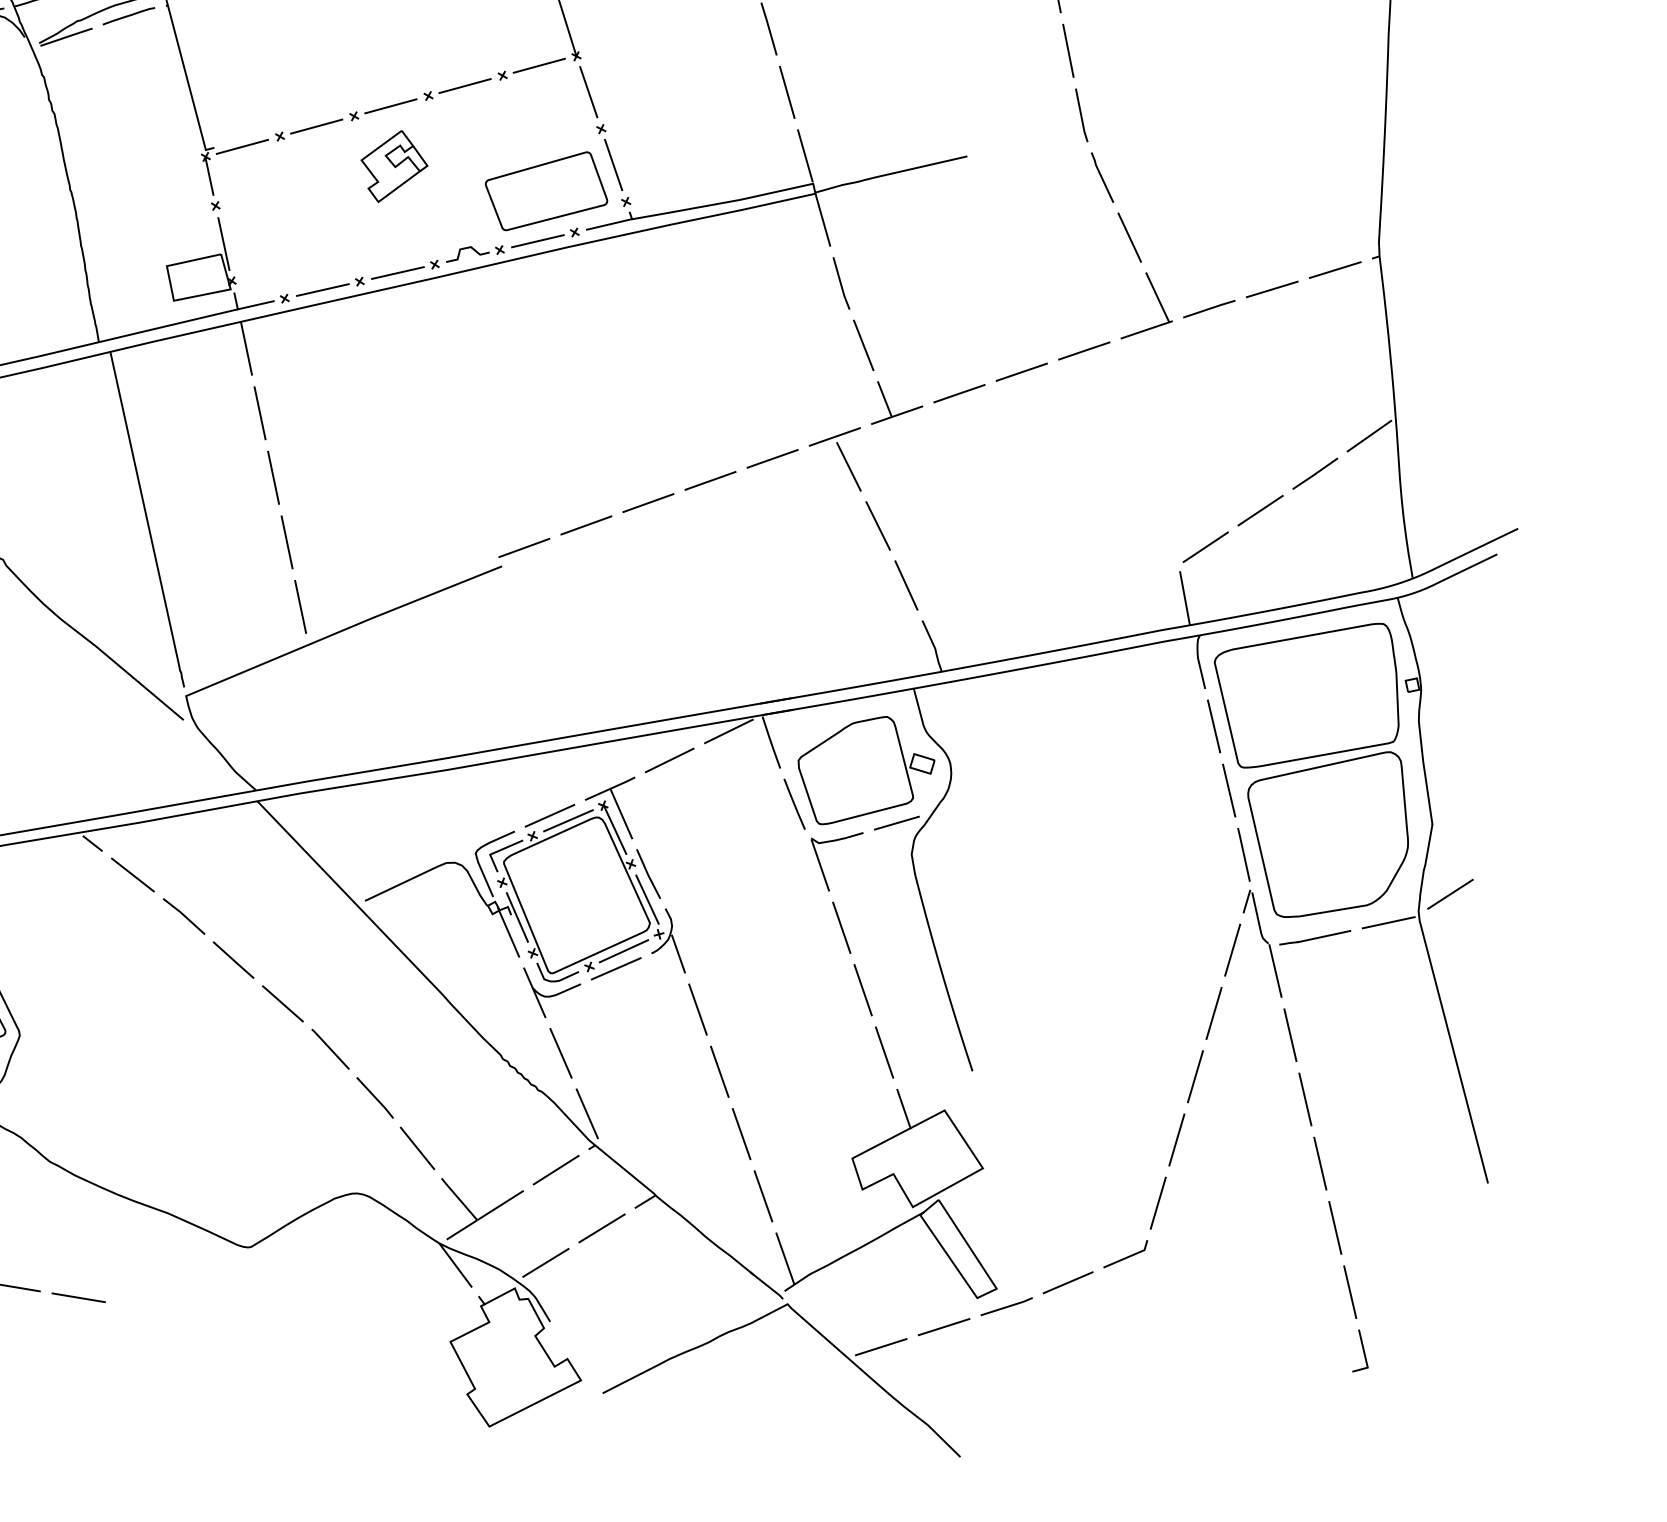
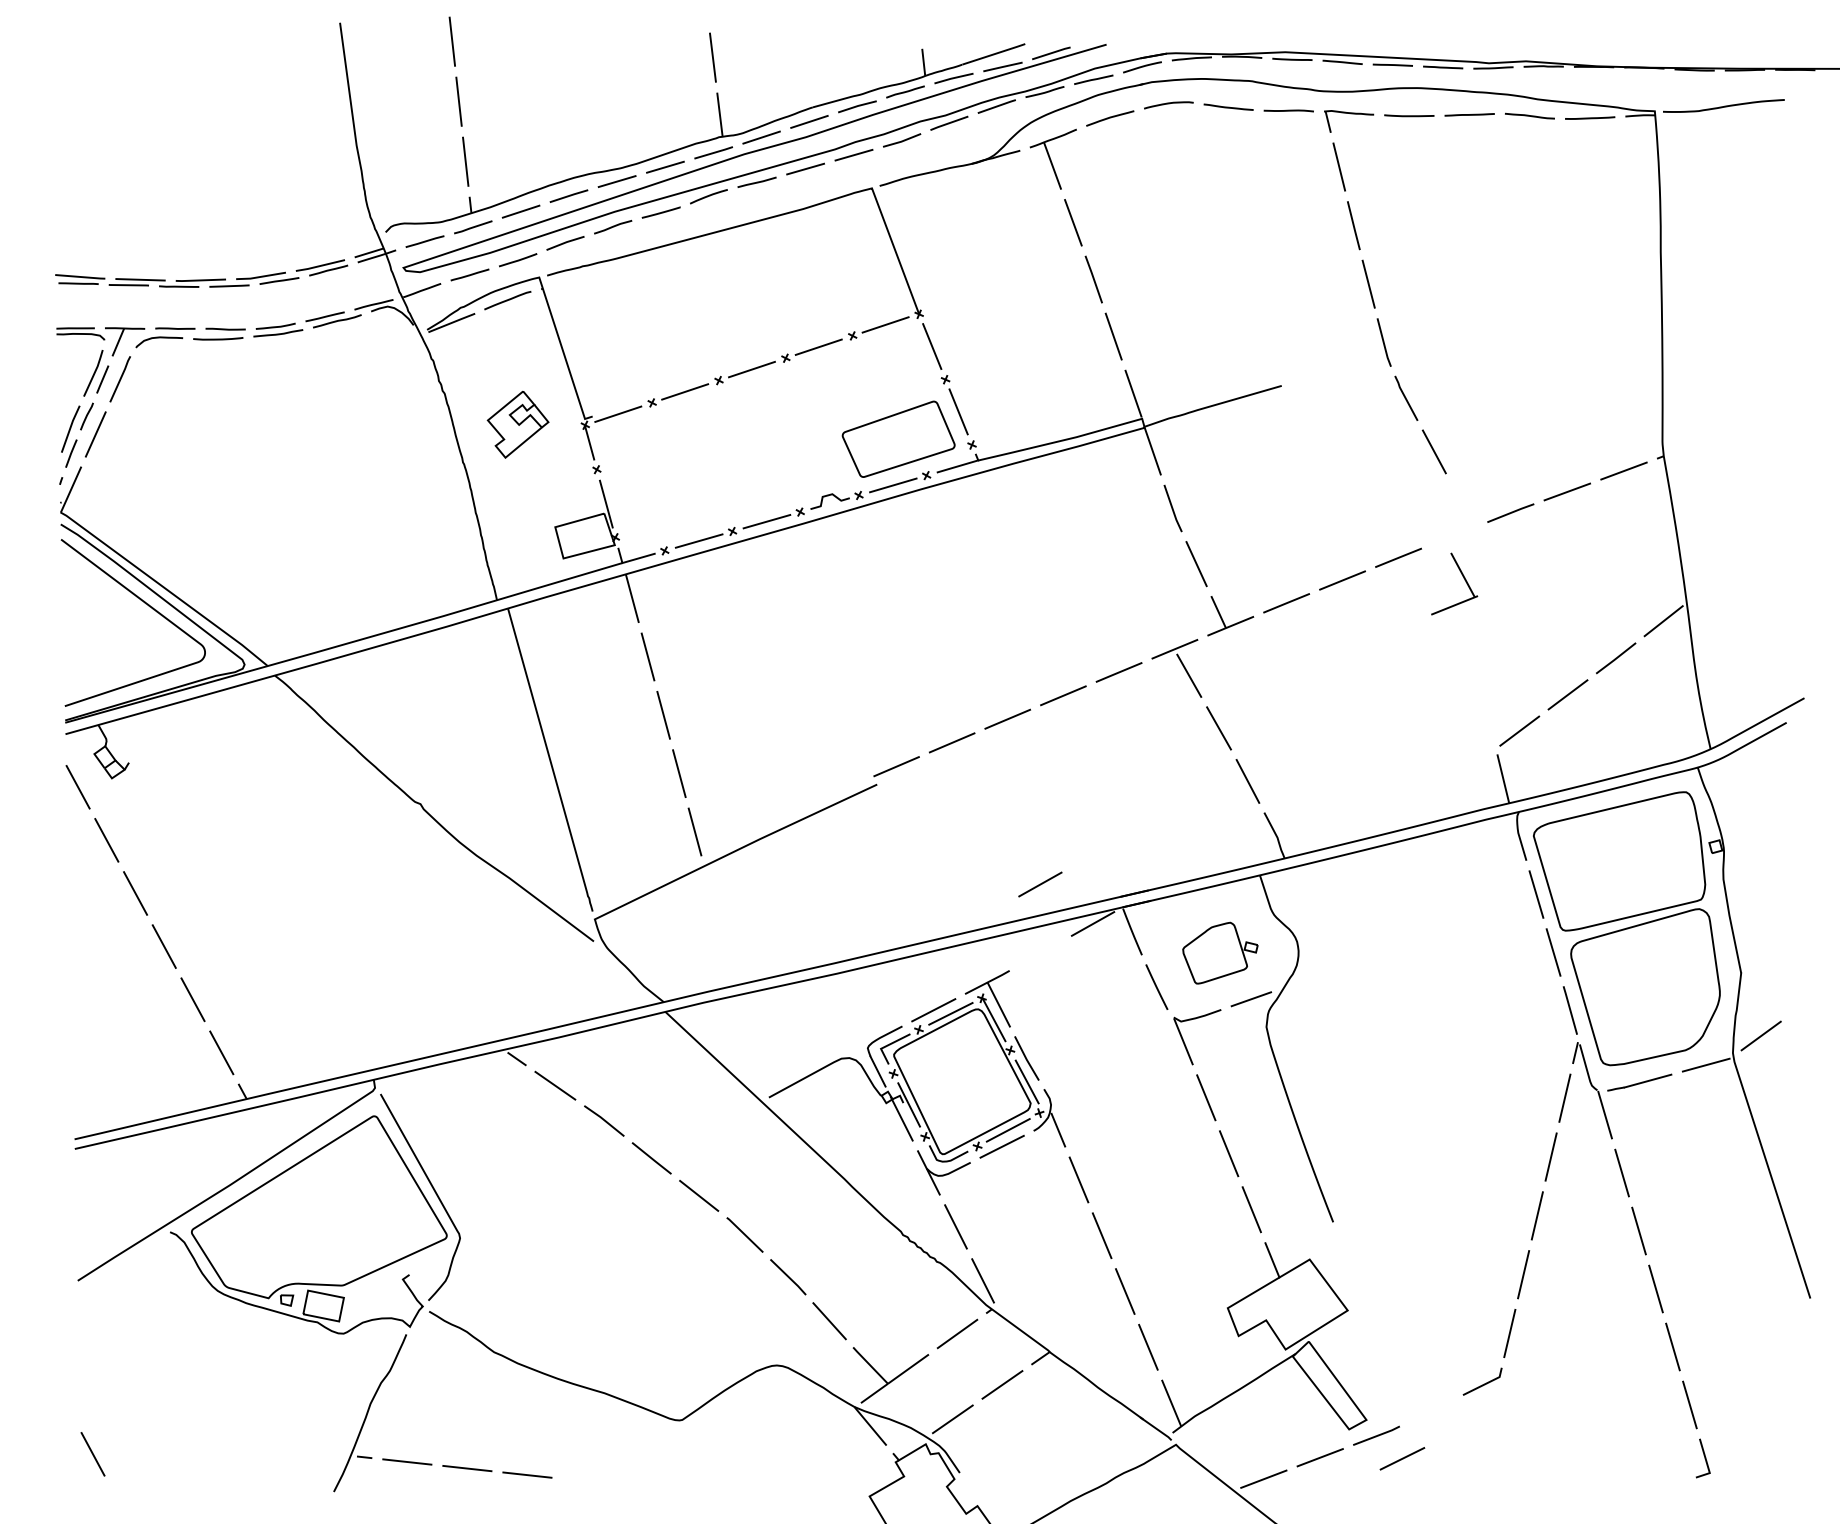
part: (393, 166) -> (517, 424), moved
part: (1158, 301) -> (1463, 578), moved
line: (669, 760) -> (1040, 884), moved
part: (866, 770) -> (1220, 952), size x0.6
line: (1068, 1282) -> (1402, 1458), moved

